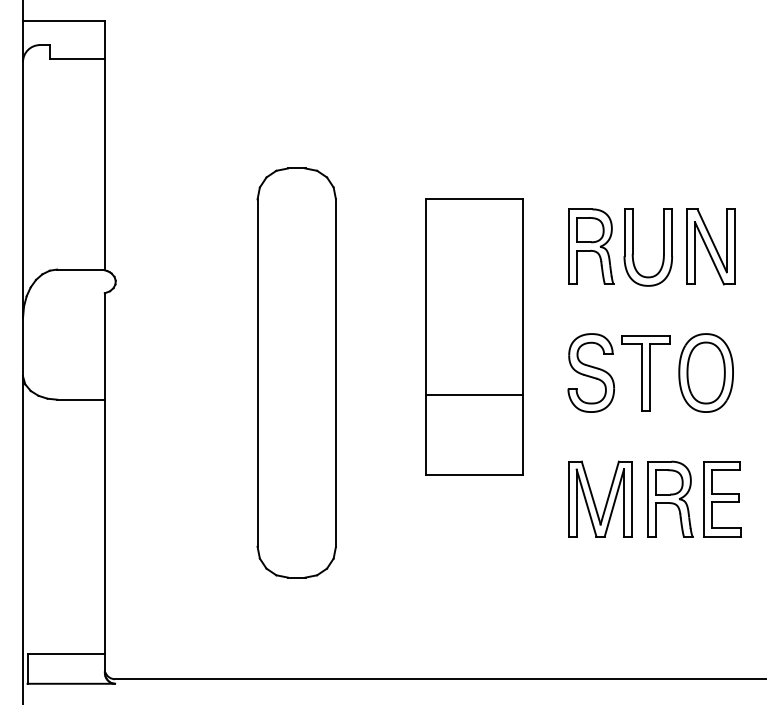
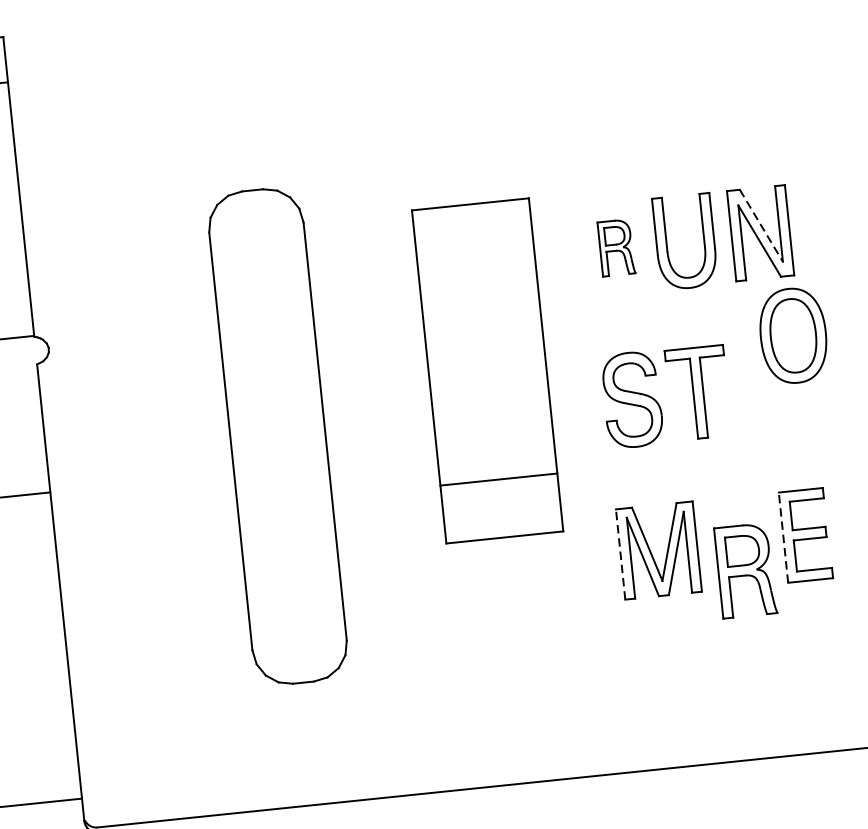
line: (712, 240) -> (761, 225), solid -> dashed
part: (591, 246) -> (616, 247), size x0.6
part: (705, 372) -> (792, 335), moved
line: (474, 395) -> (498, 479), moved
part: (670, 498) -> (746, 569), moved
line: (568, 499) -> (620, 554), solid -> dashed
line: (703, 499) -> (783, 538), solid -> dashed

